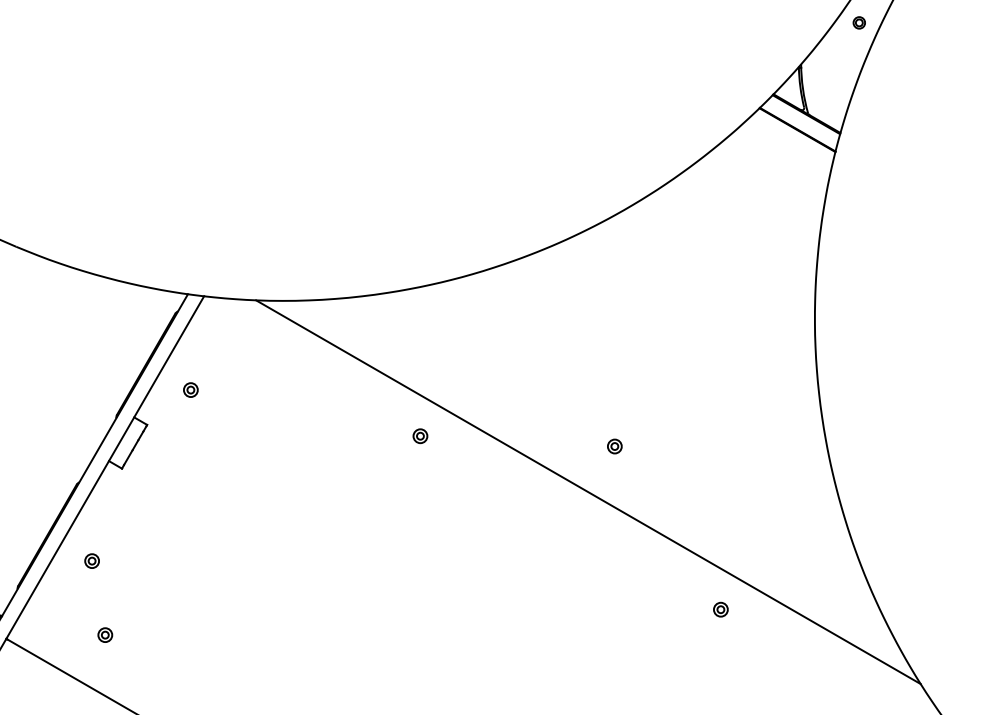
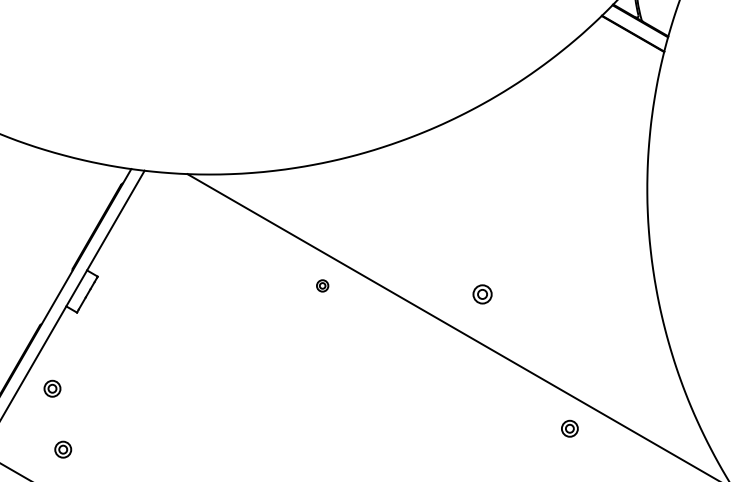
part: (190, 389) -> (133, 247), removed
part: (614, 446) -> (482, 294), size x1.6
part: (91, 560) -> (51, 388), size x1.4
part: (720, 609) -> (569, 428), size x1.4
part: (105, 634) -> (63, 449), size x1.4

